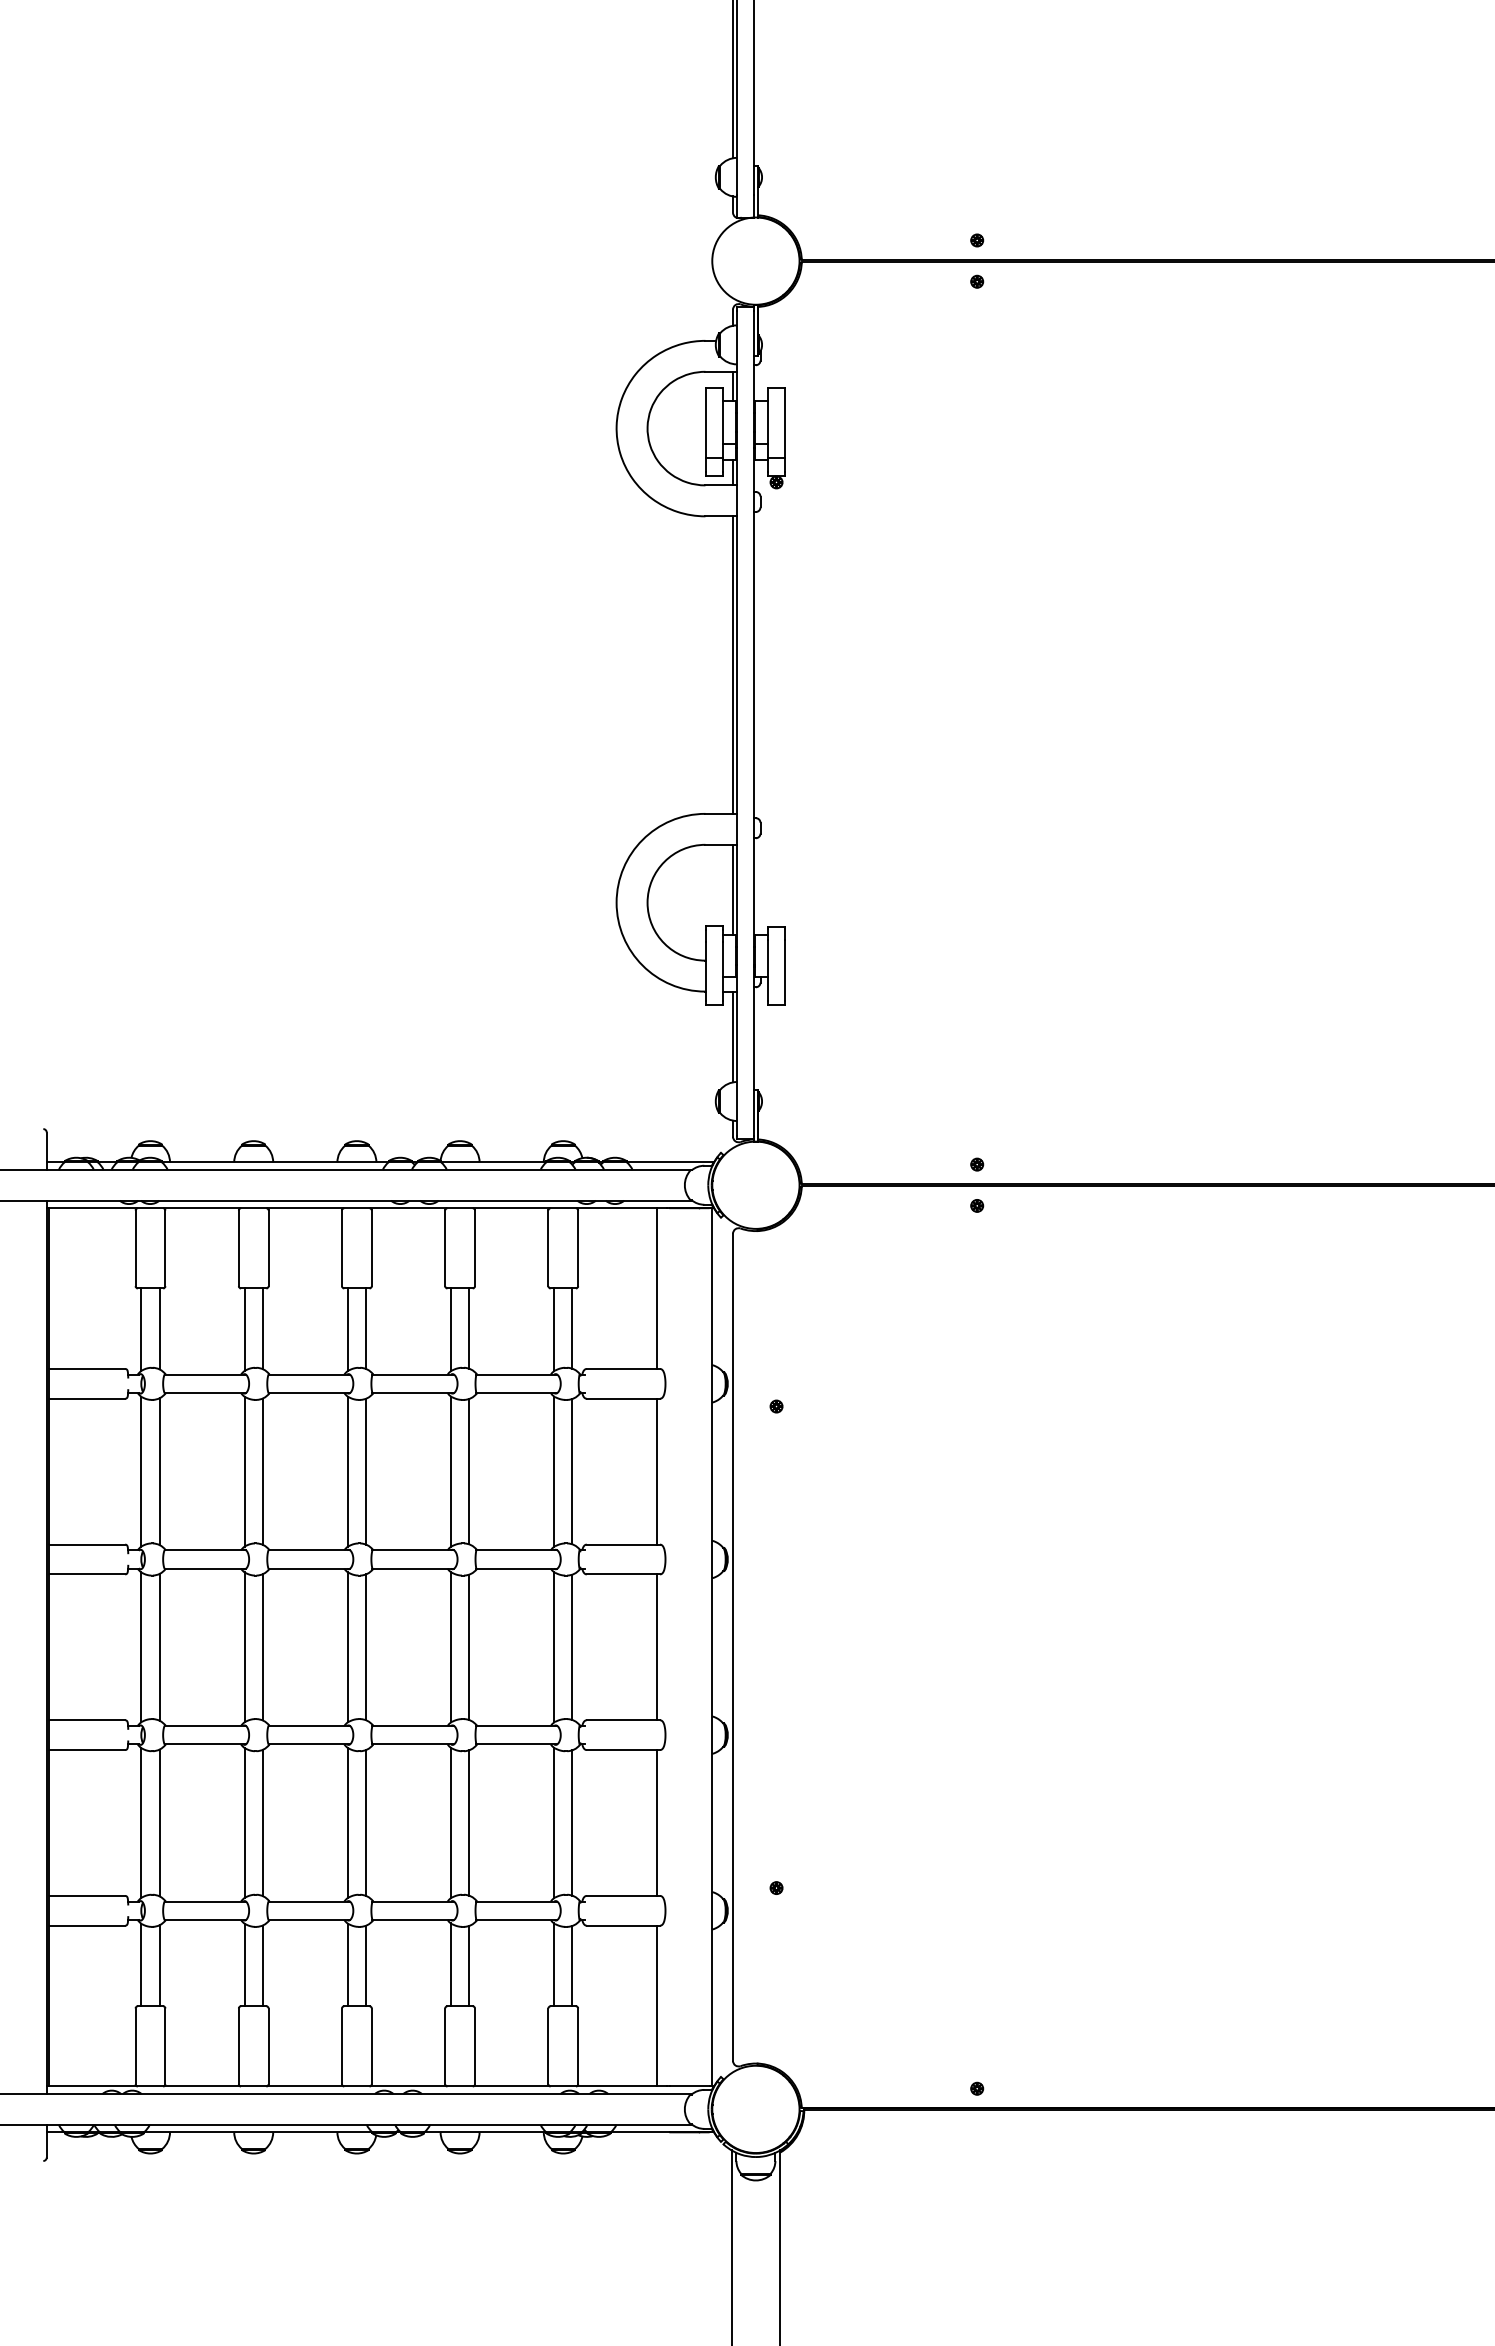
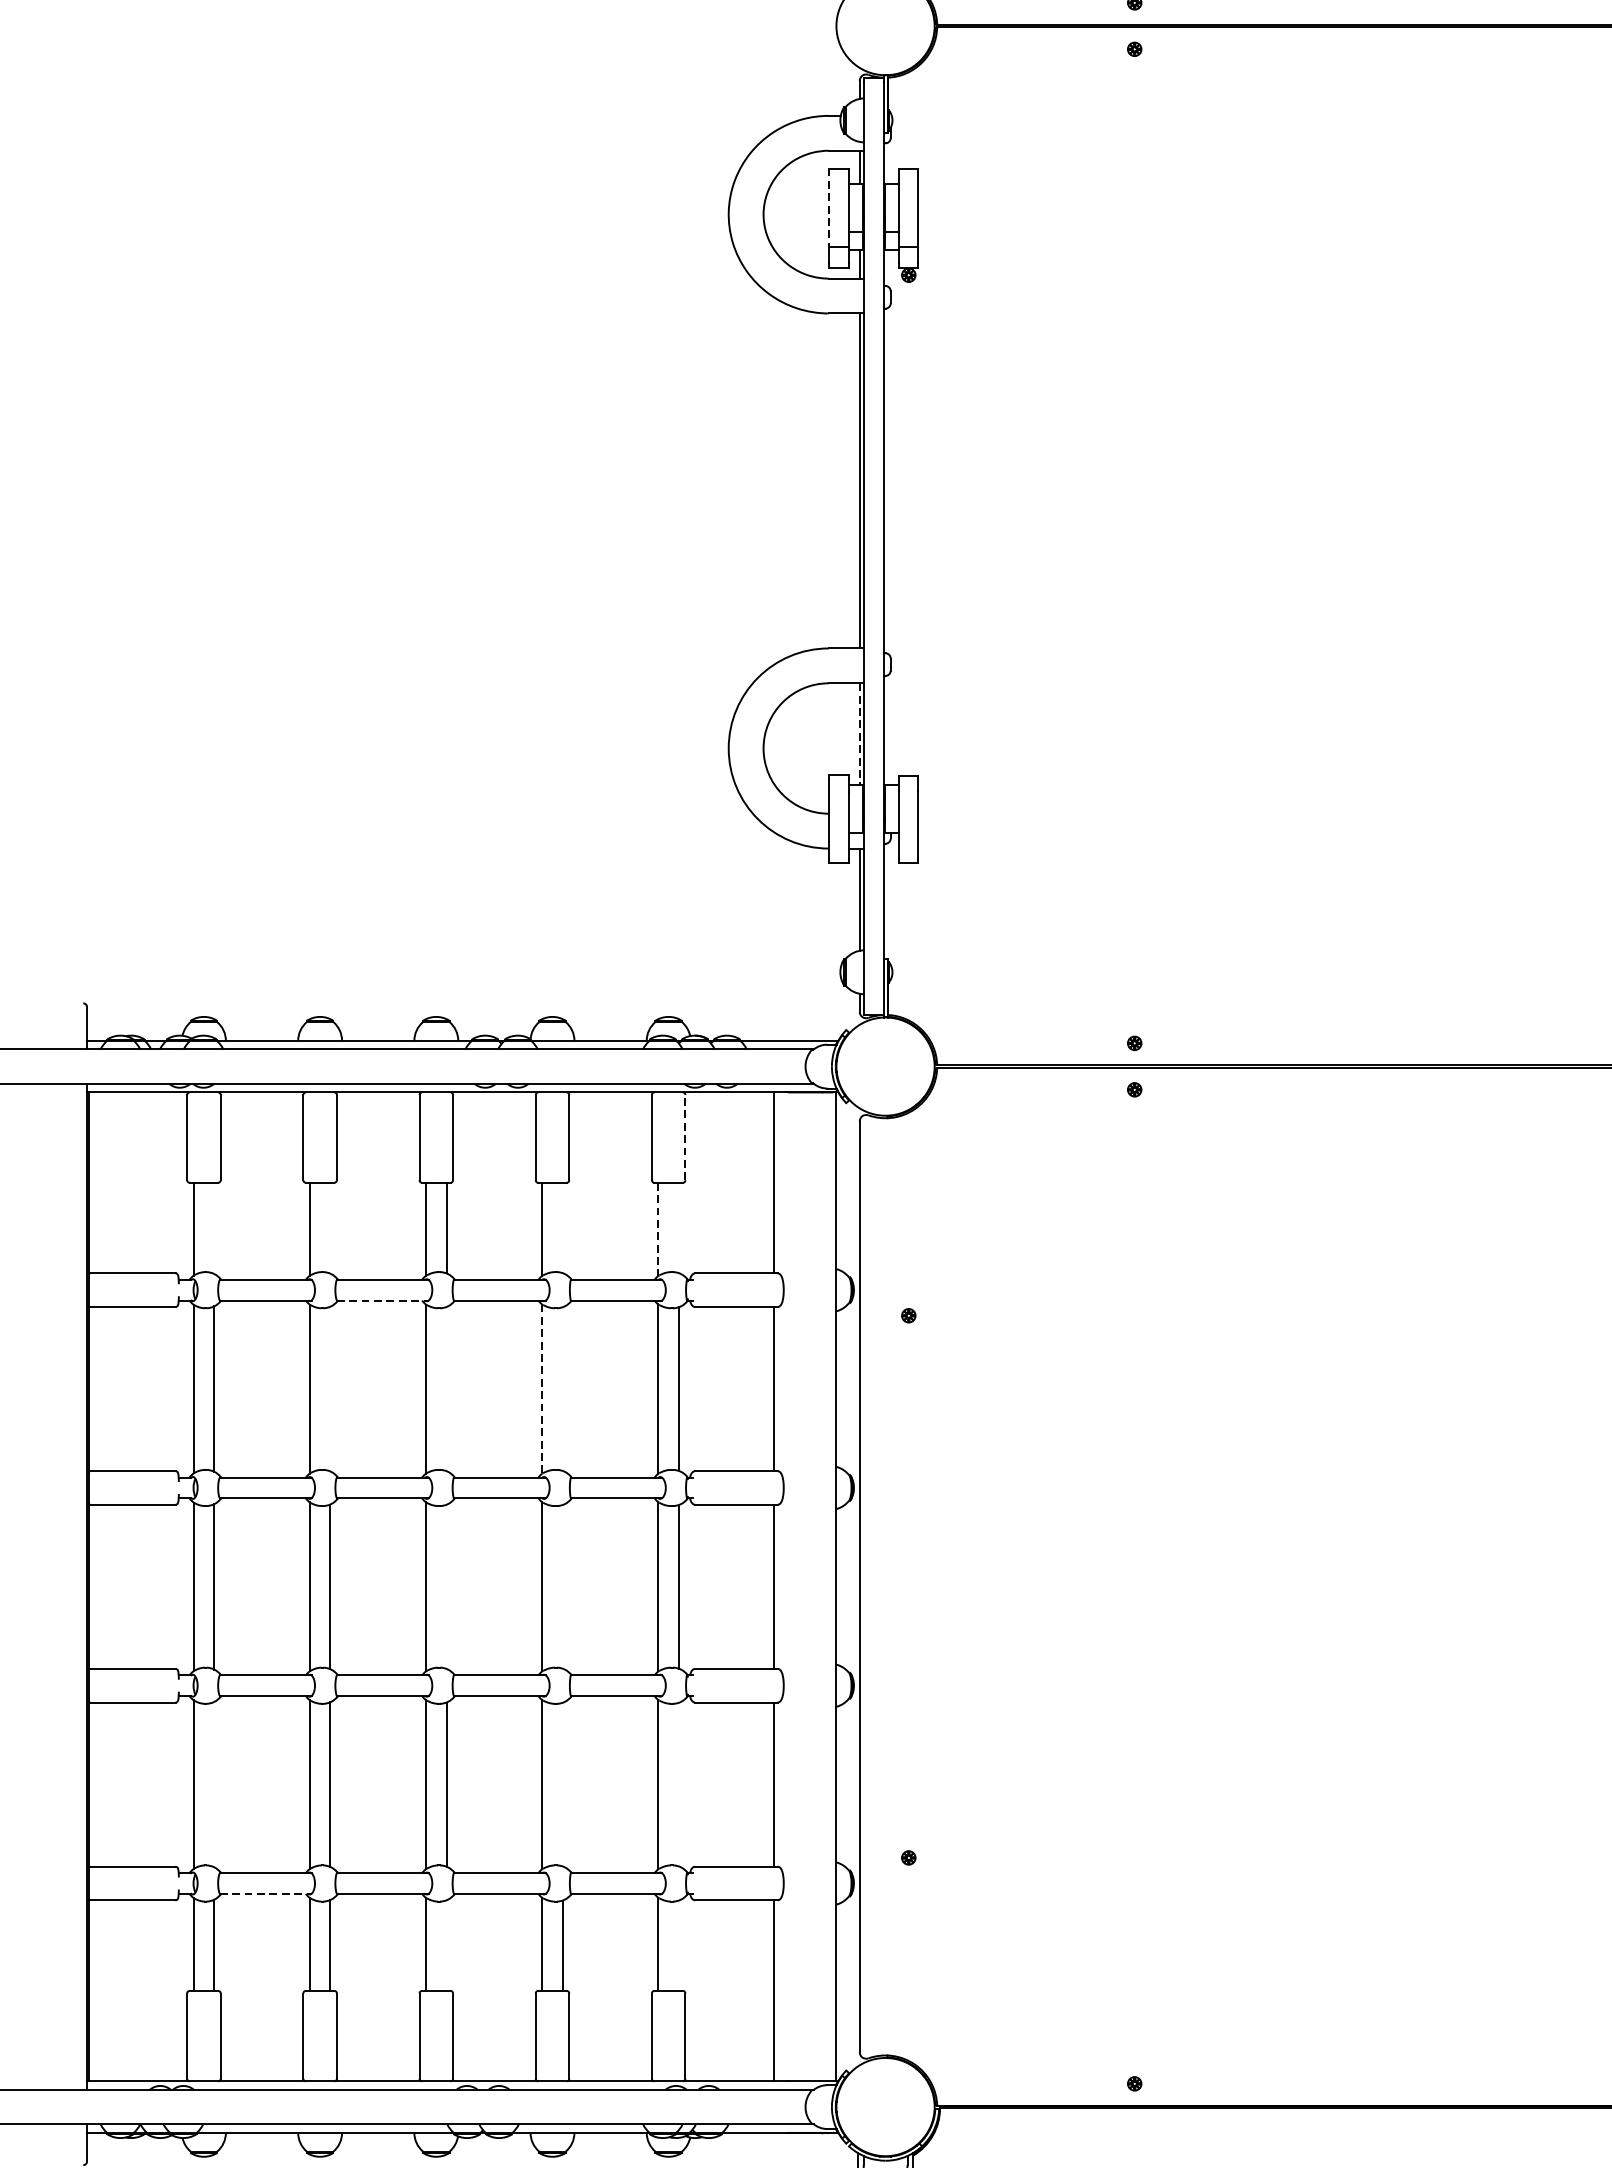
line: (706, 422) -> (829, 207), solid -> dashed
line: (732, 890) -> (859, 734), solid -> dashed
line: (578, 1248) -> (685, 1137), solid -> dashed
line: (159, 1328) -> (214, 1227), removed
line: (262, 1328) -> (330, 1227), removed
line: (469, 1328) -> (563, 1227), removed
line: (572, 1328) -> (679, 1227), removed
line: (554, 1330) -> (658, 1230), solid -> dashed
line: (309, 1393) -> (382, 1301), solid -> dashed
line: (262, 1471) -> (330, 1388), removed
line: (366, 1471) -> (447, 1388), removed
line: (469, 1471) -> (563, 1388), removed
line: (450, 1472) -> (541, 1390), solid -> dashed
line: (366, 1647) -> (447, 1587), removed
line: (469, 1647) -> (563, 1587), removed
line: (159, 1822) -> (214, 1784), removed
line: (469, 1822) -> (563, 1784), removed
line: (572, 1822) -> (679, 1784), removed
line: (205, 1919) -> (265, 1893), solid -> dashed
line: (366, 1965) -> (447, 1945), removed
line: (572, 1965) -> (679, 1945), removed

